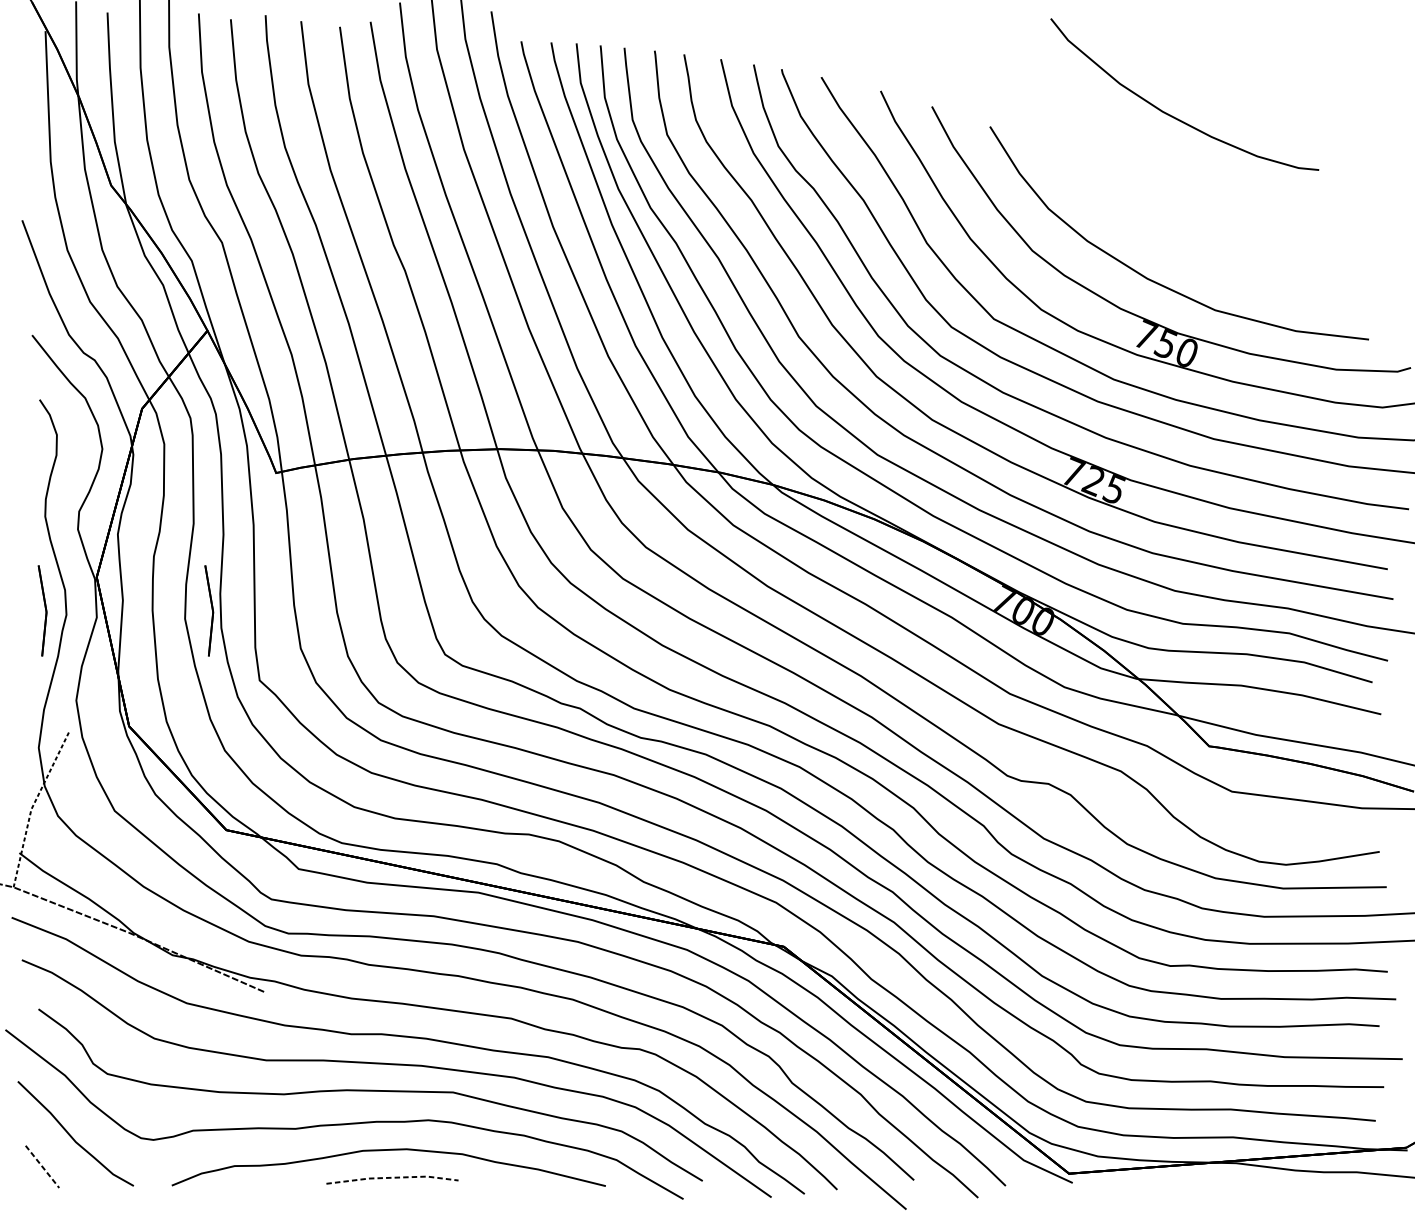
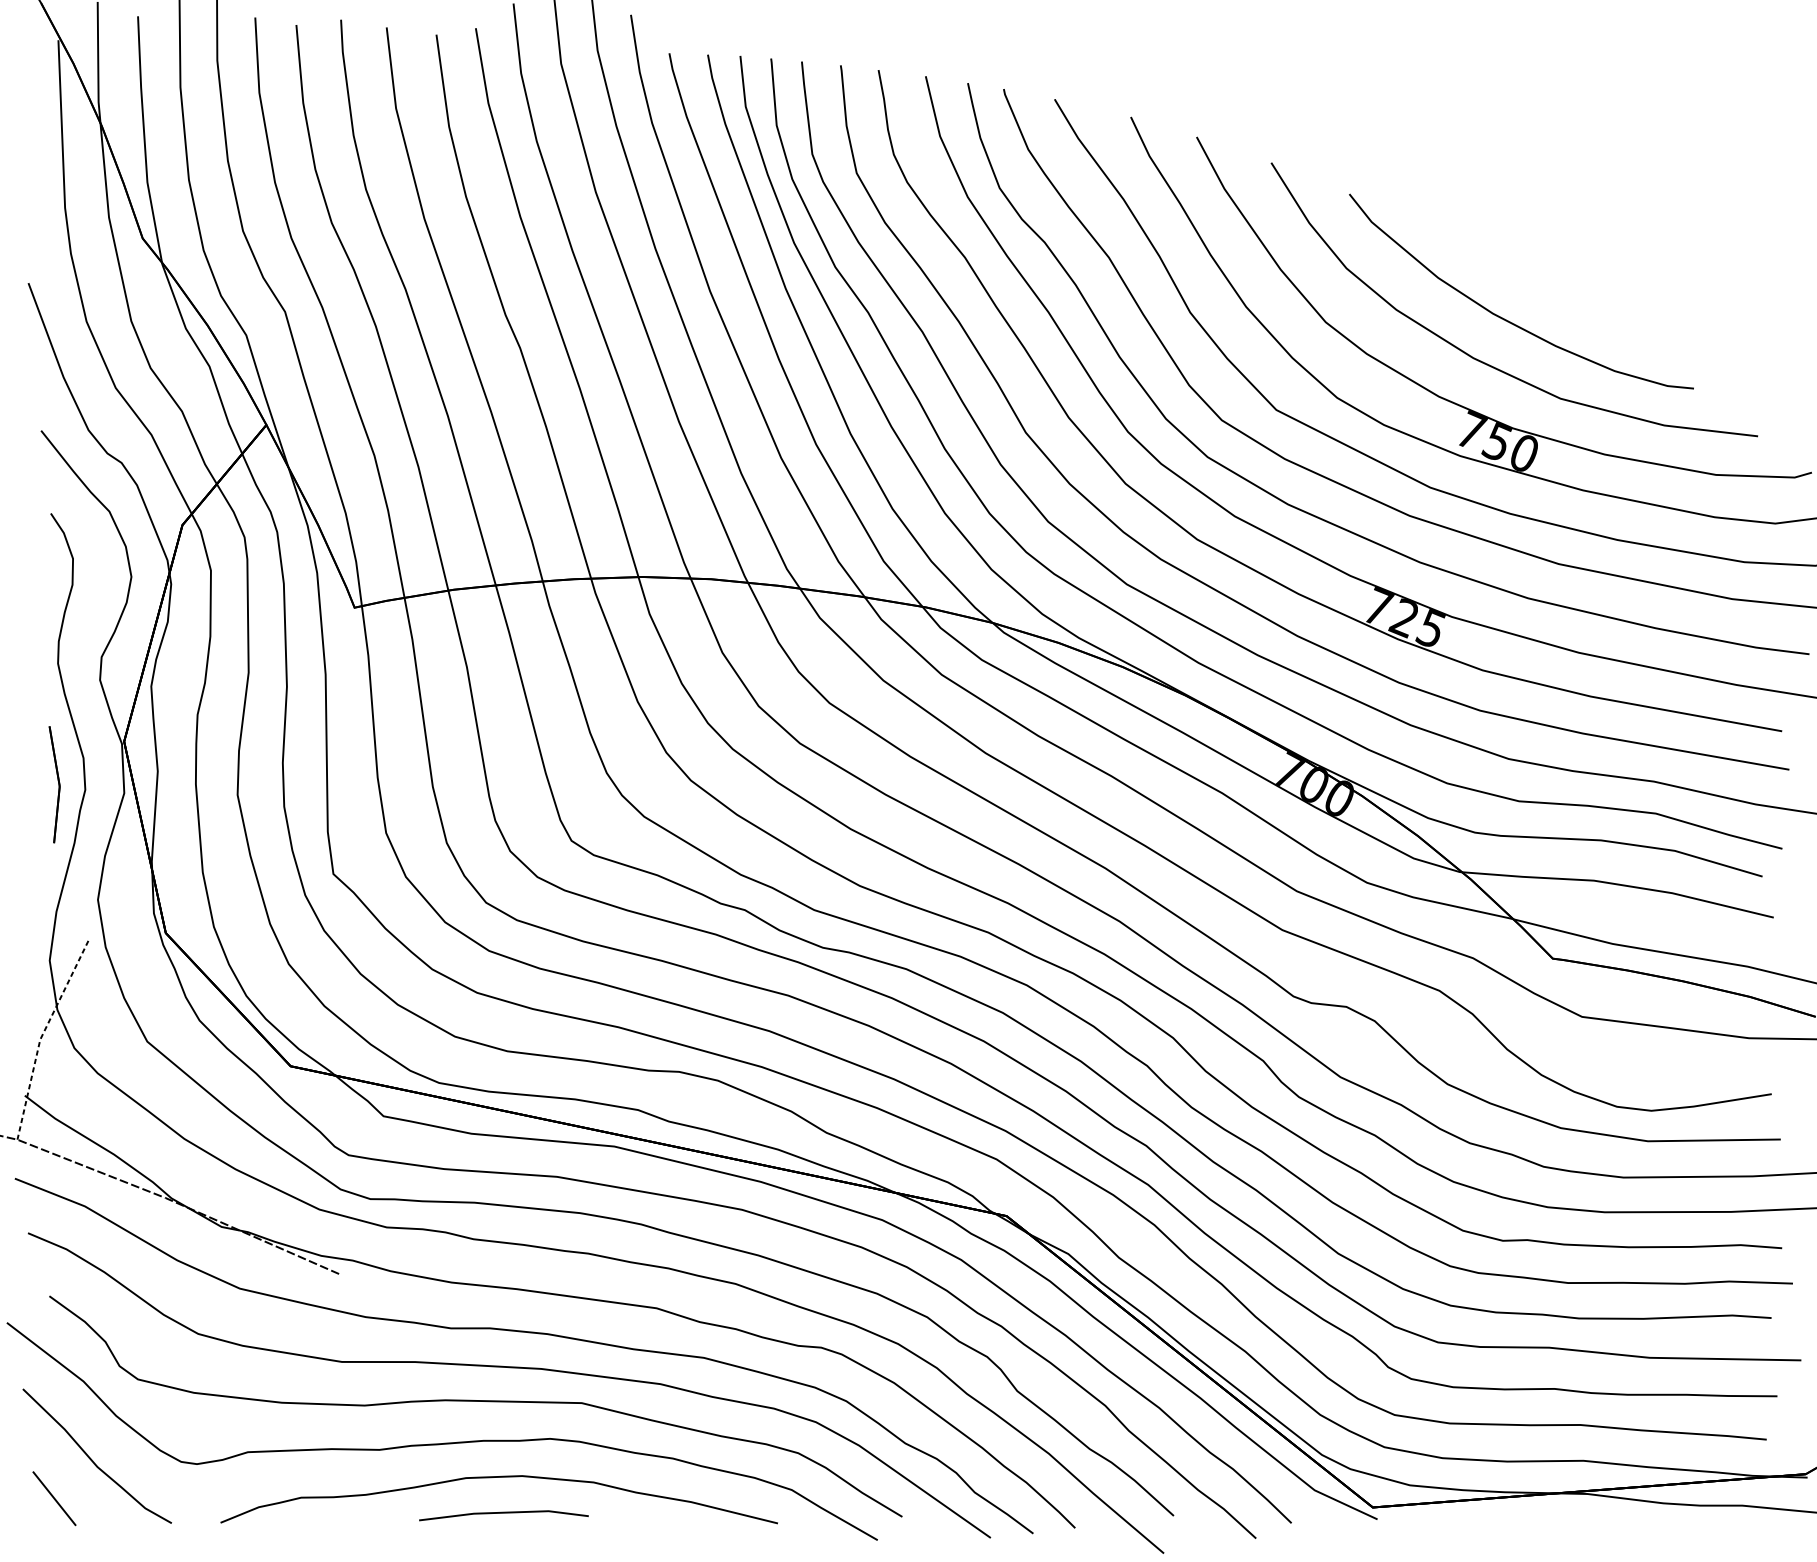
curve: (1173, 116) -> (1506, 319), moved
part: (209, 610) -> (268, 784), removed
line: (42, 1166) -> (54, 1498), dashed -> solid
line: (392, 1177) -> (503, 1512), dashed -> solid

